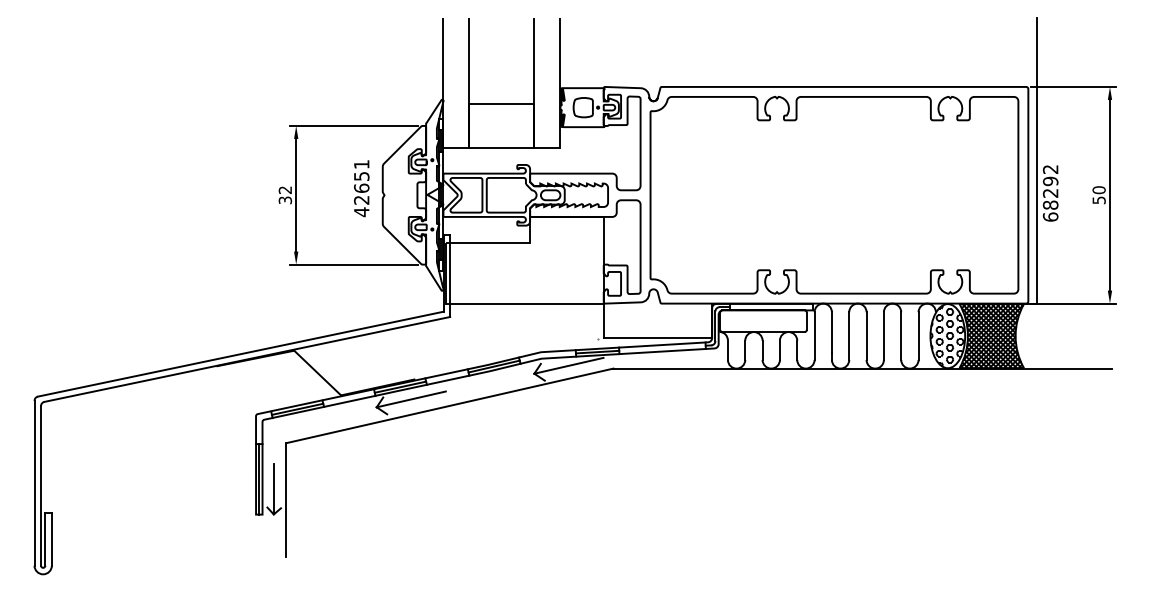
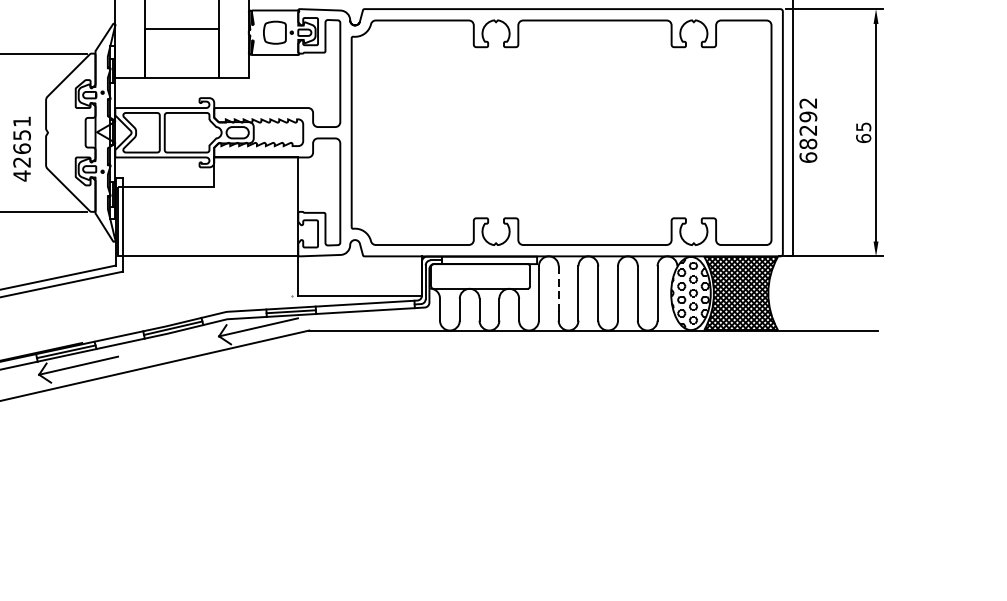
text: (361, 188) -> (21, 148), moved
text: (1098, 195) -> (862, 132), 50 -> 65
line: (831, 333) -> (558, 290), solid -> dashed

